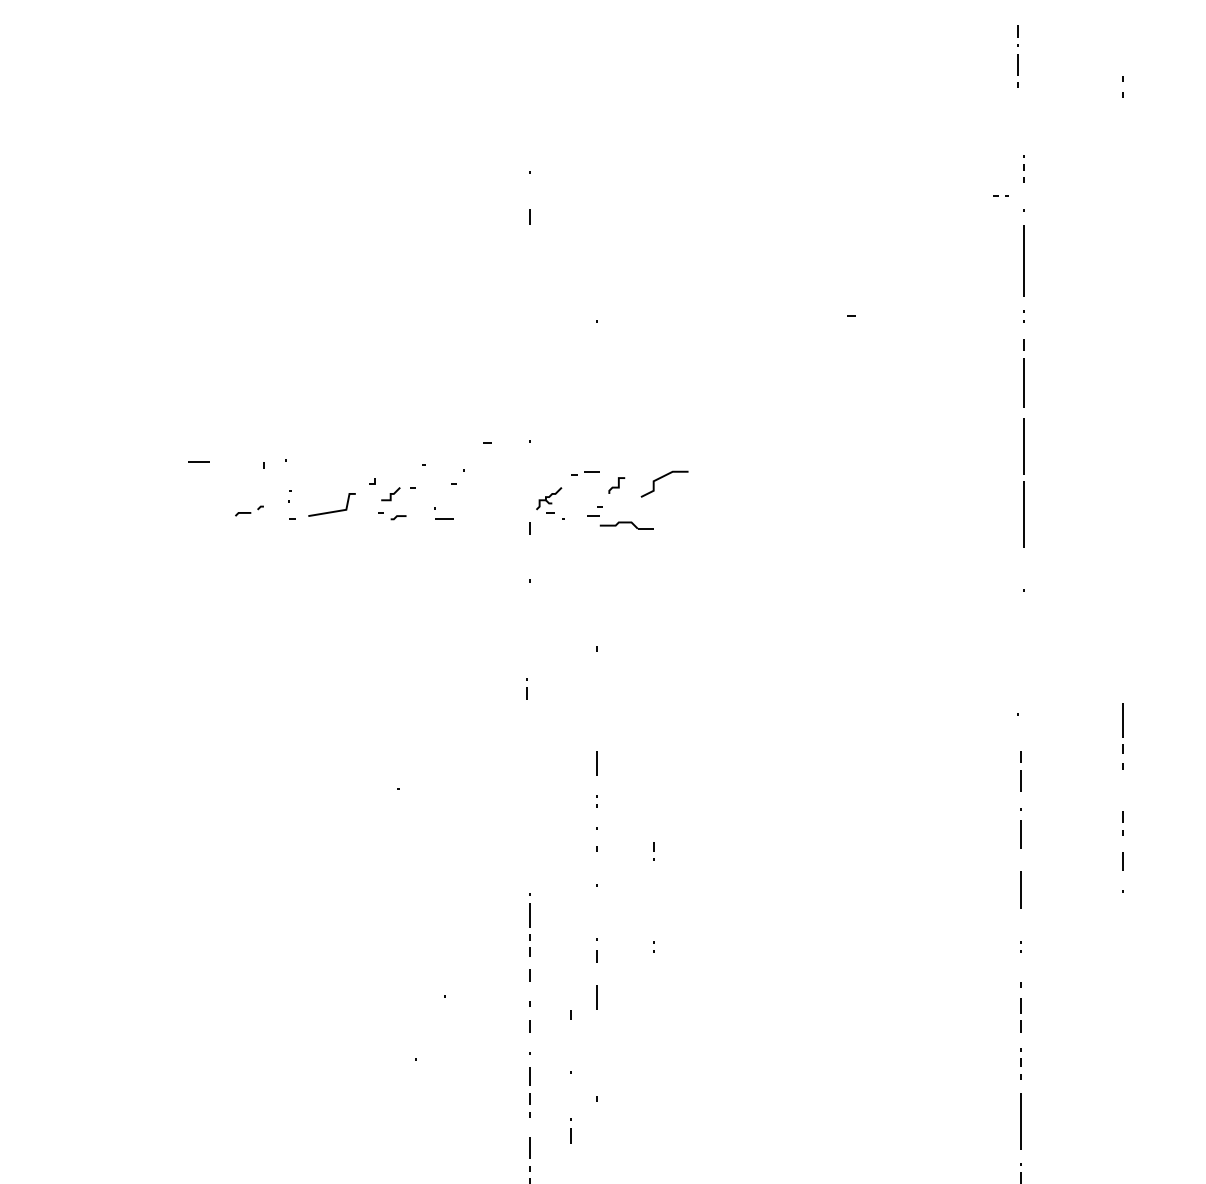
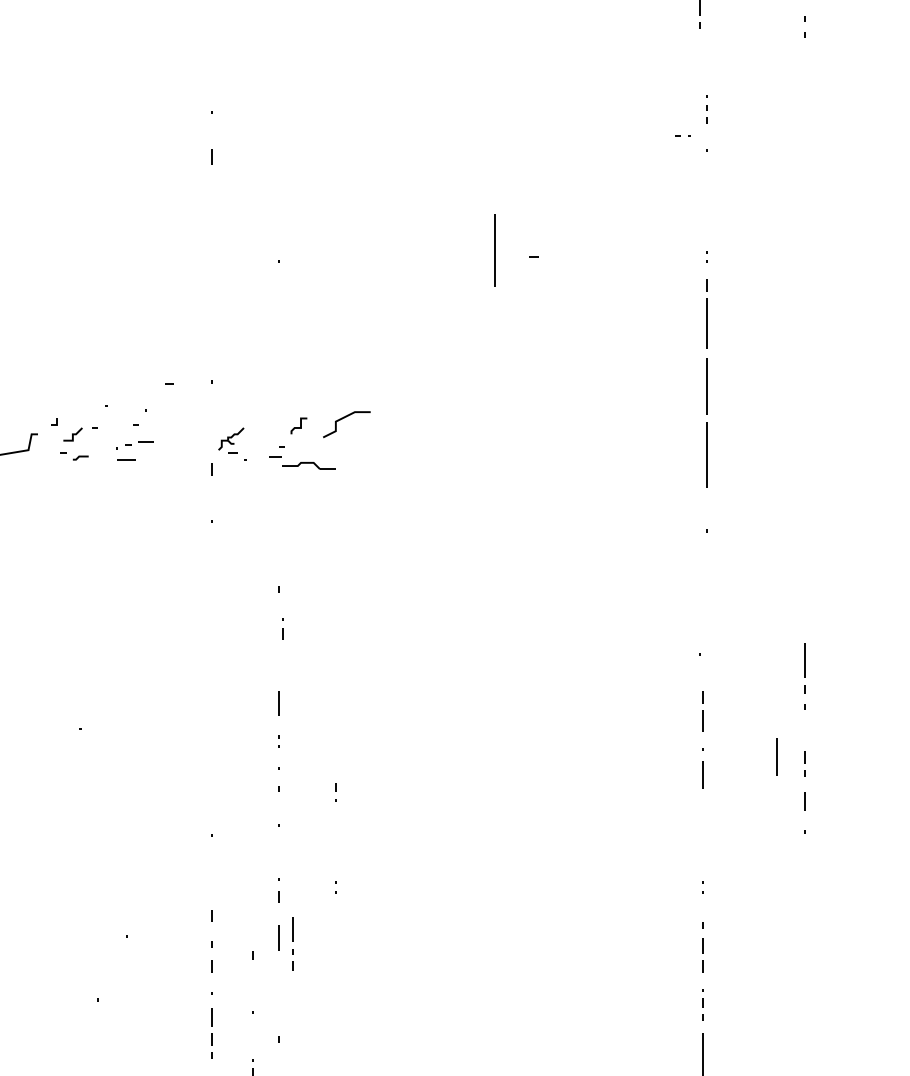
line: (1023, 260) -> (493, 249), moved
part: (585, 473) -> (139, 443), moved
line: (526, 688) -> (282, 628), moved
line: (1020, 889) -> (776, 756), moved
line: (529, 927) -> (292, 941), moved

